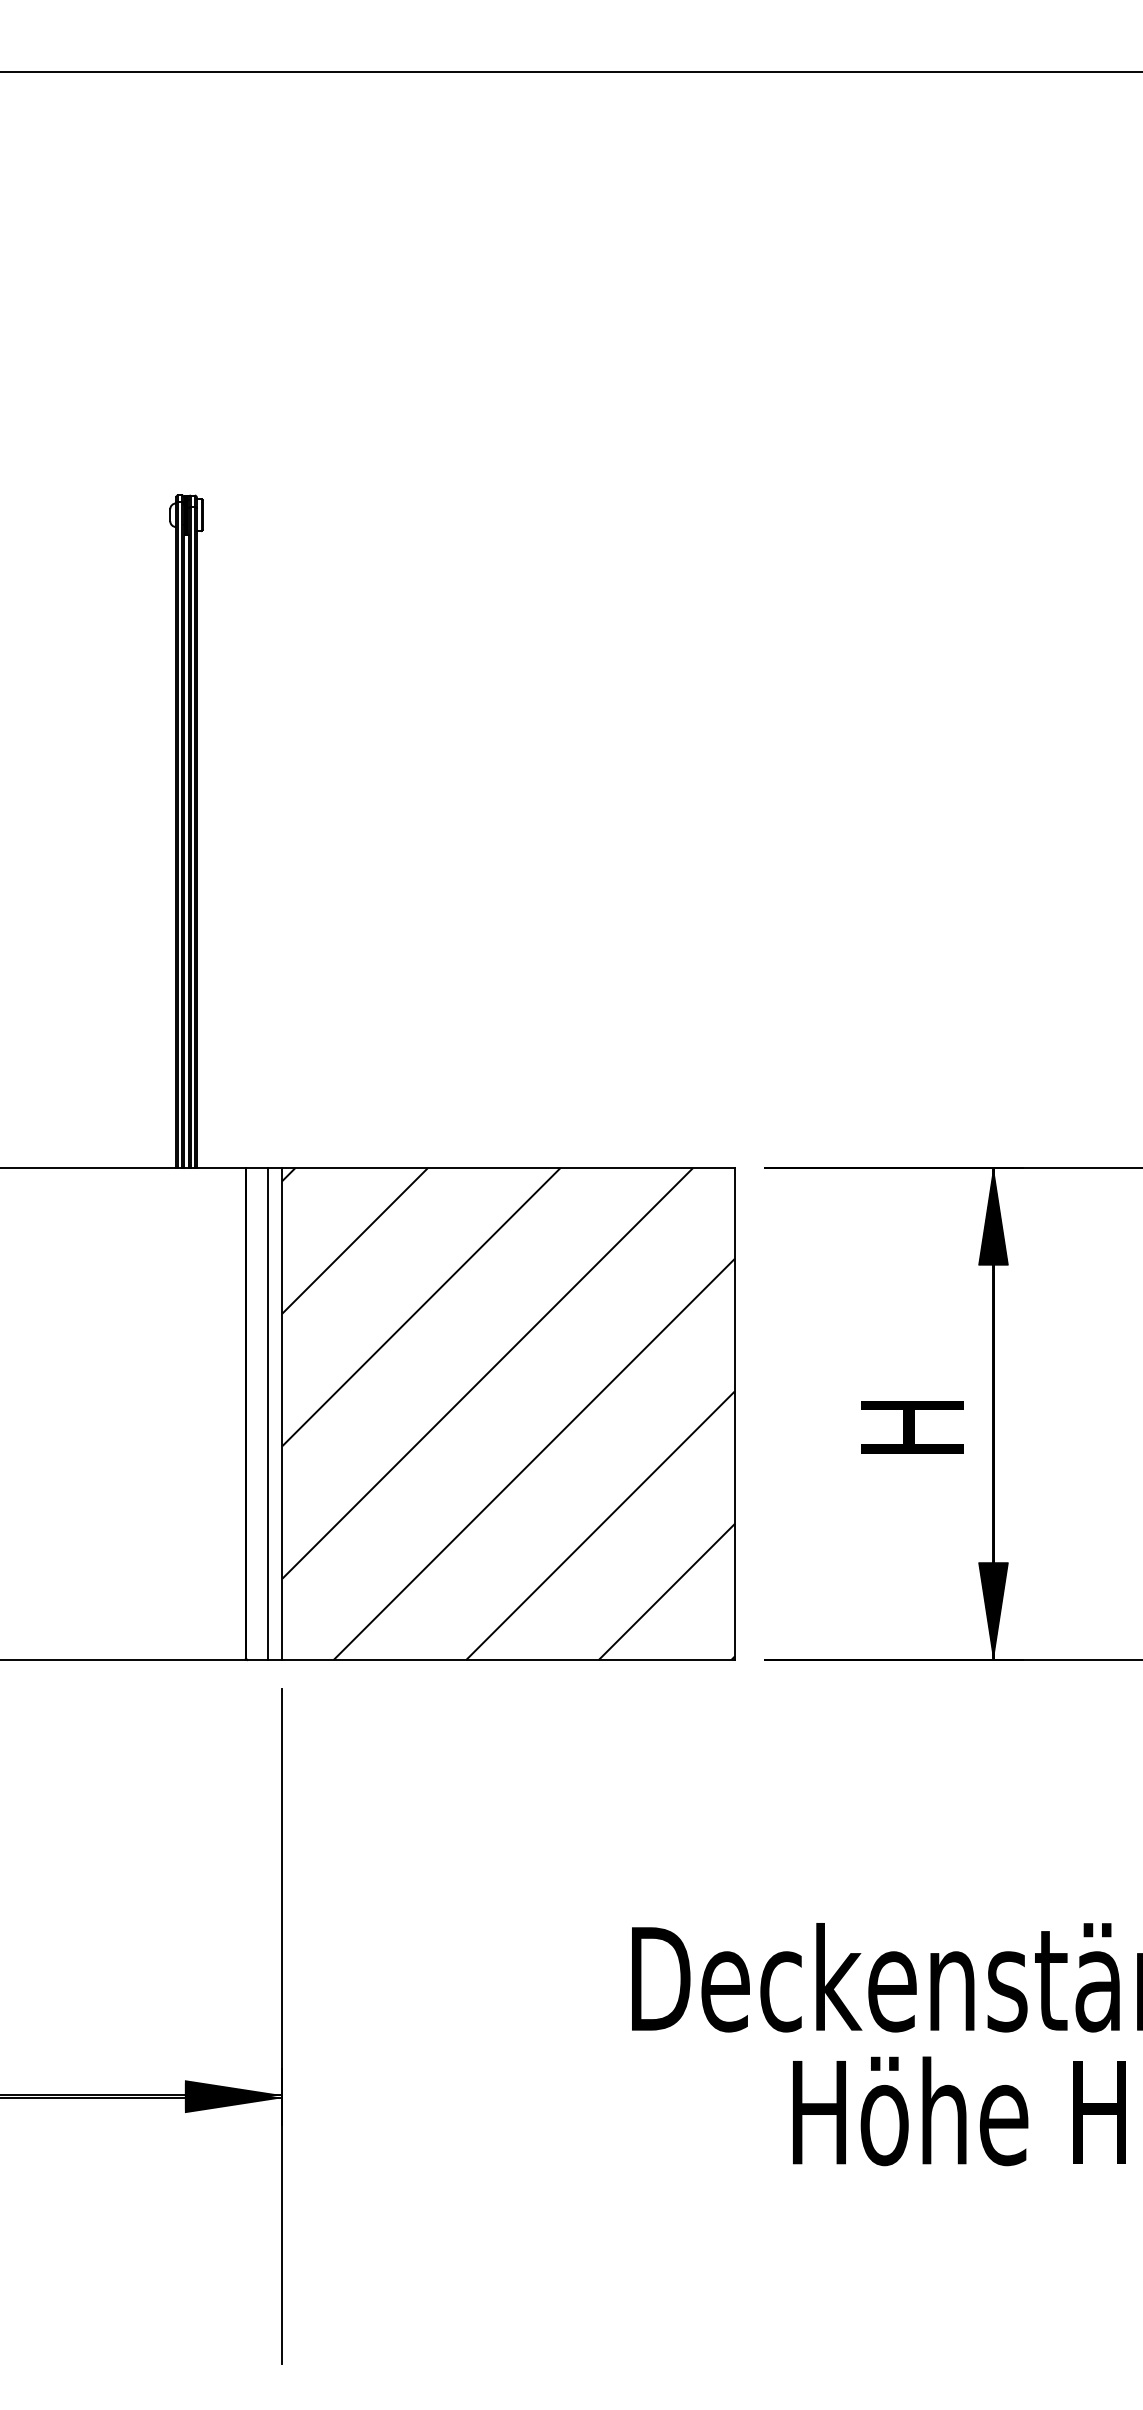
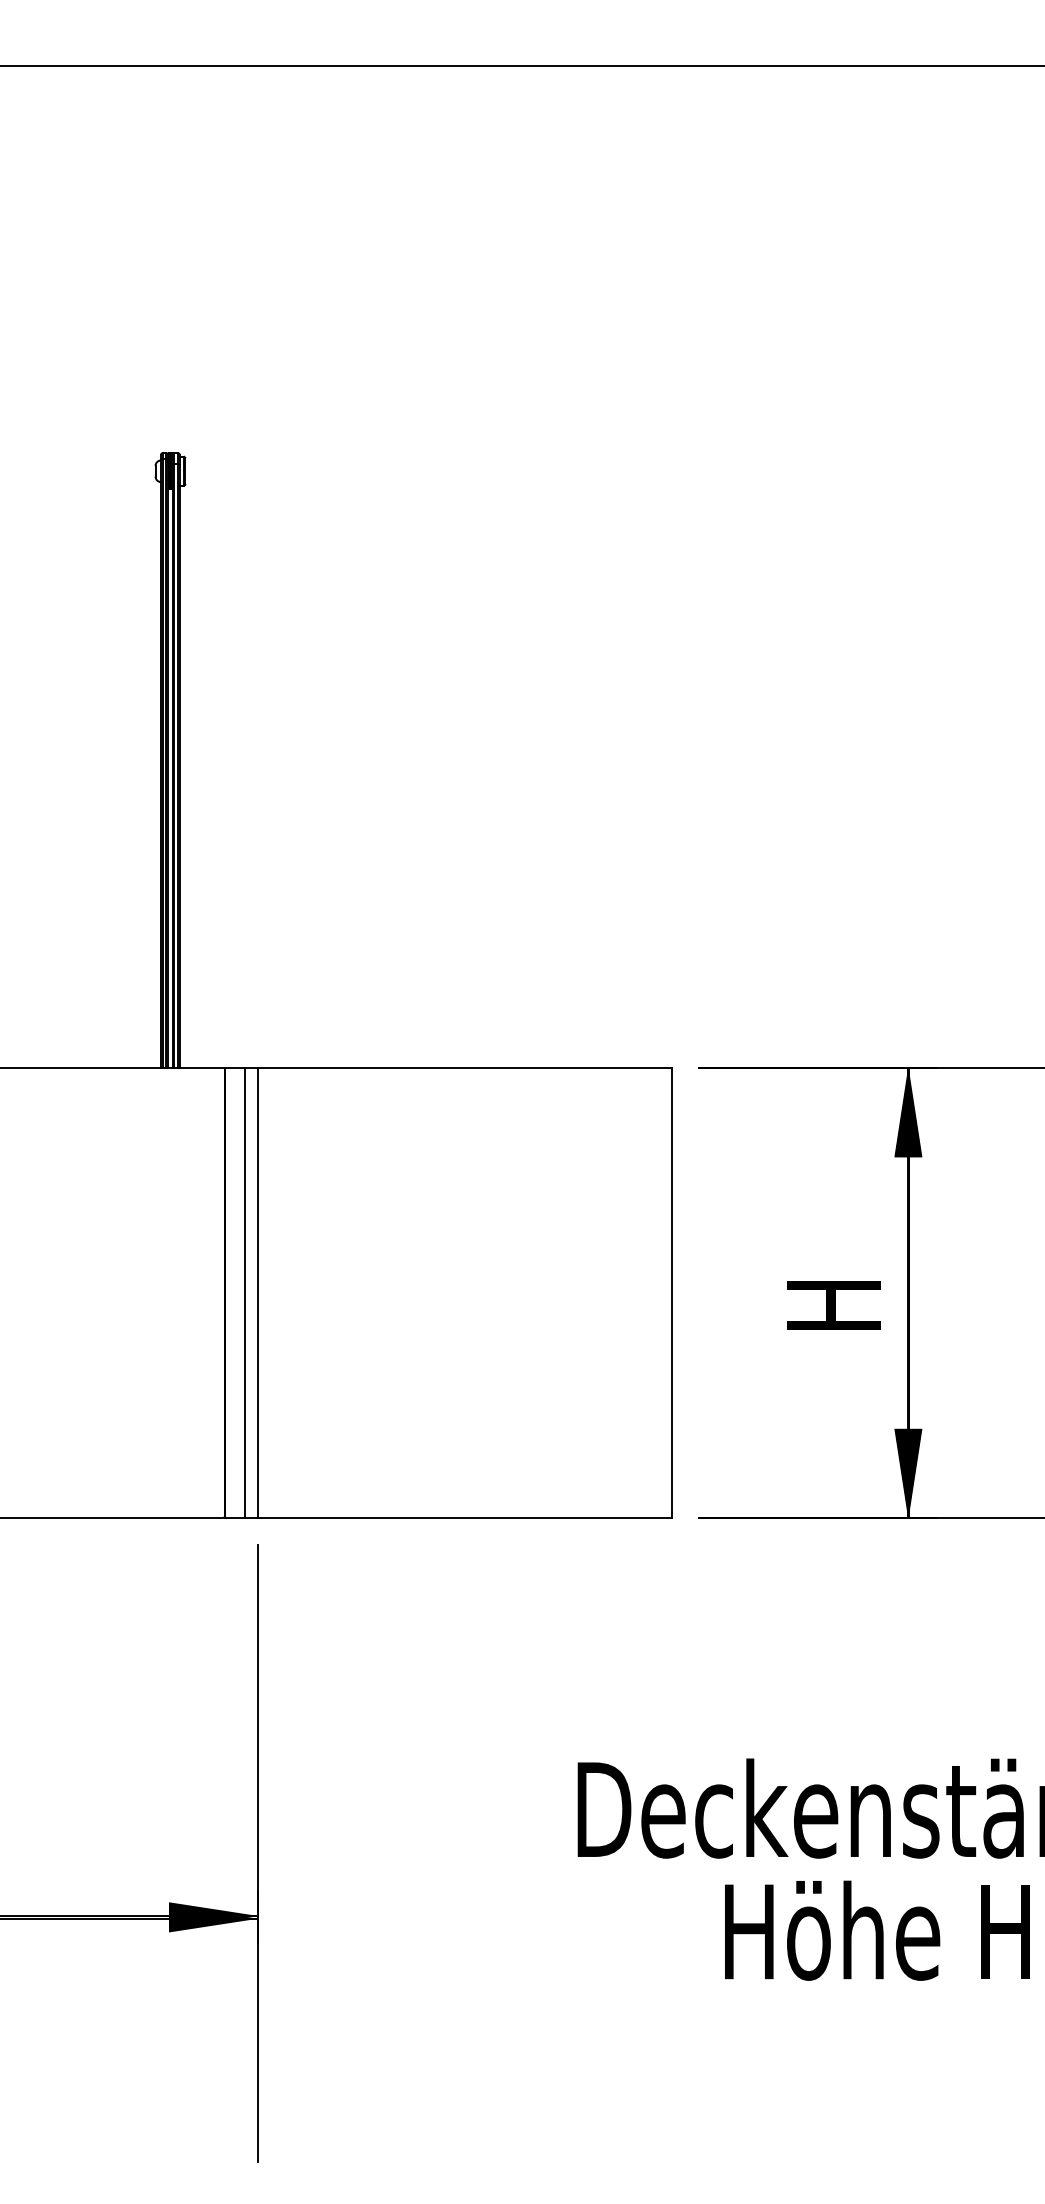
hatch: (509, 1414) -> (465, 1293), removed

